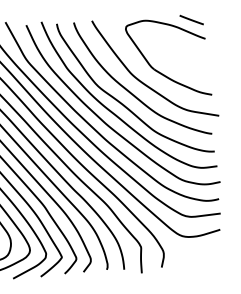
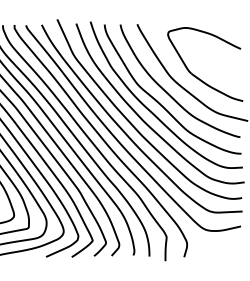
line: (191, 19) -> (229, 30), removed

